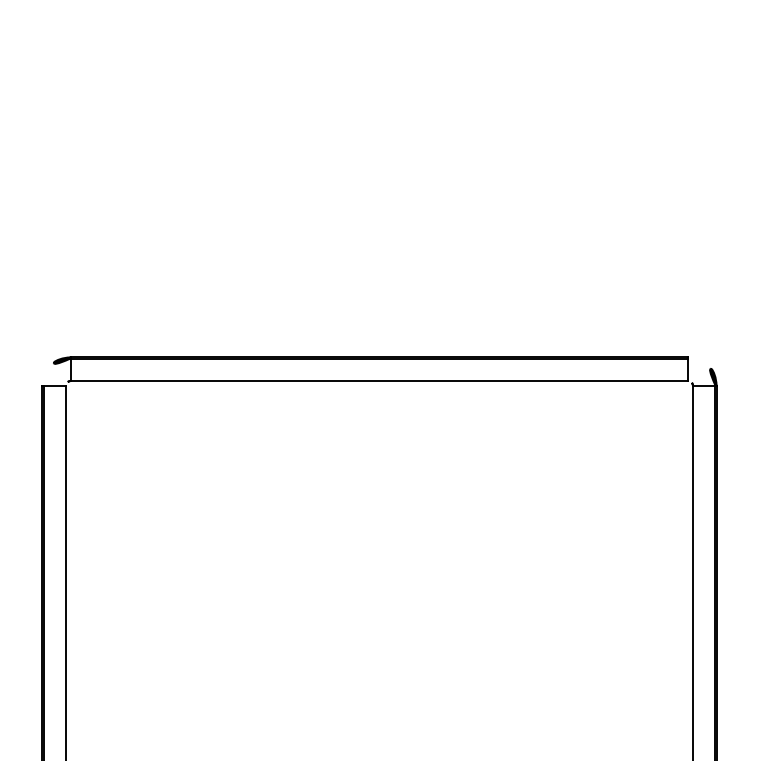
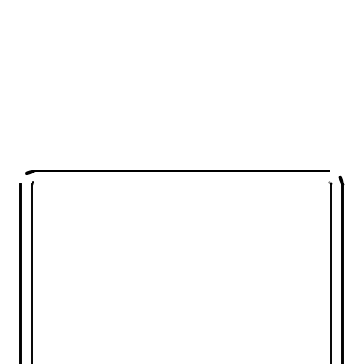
line: (379, 381) -> (181, 182), removed

